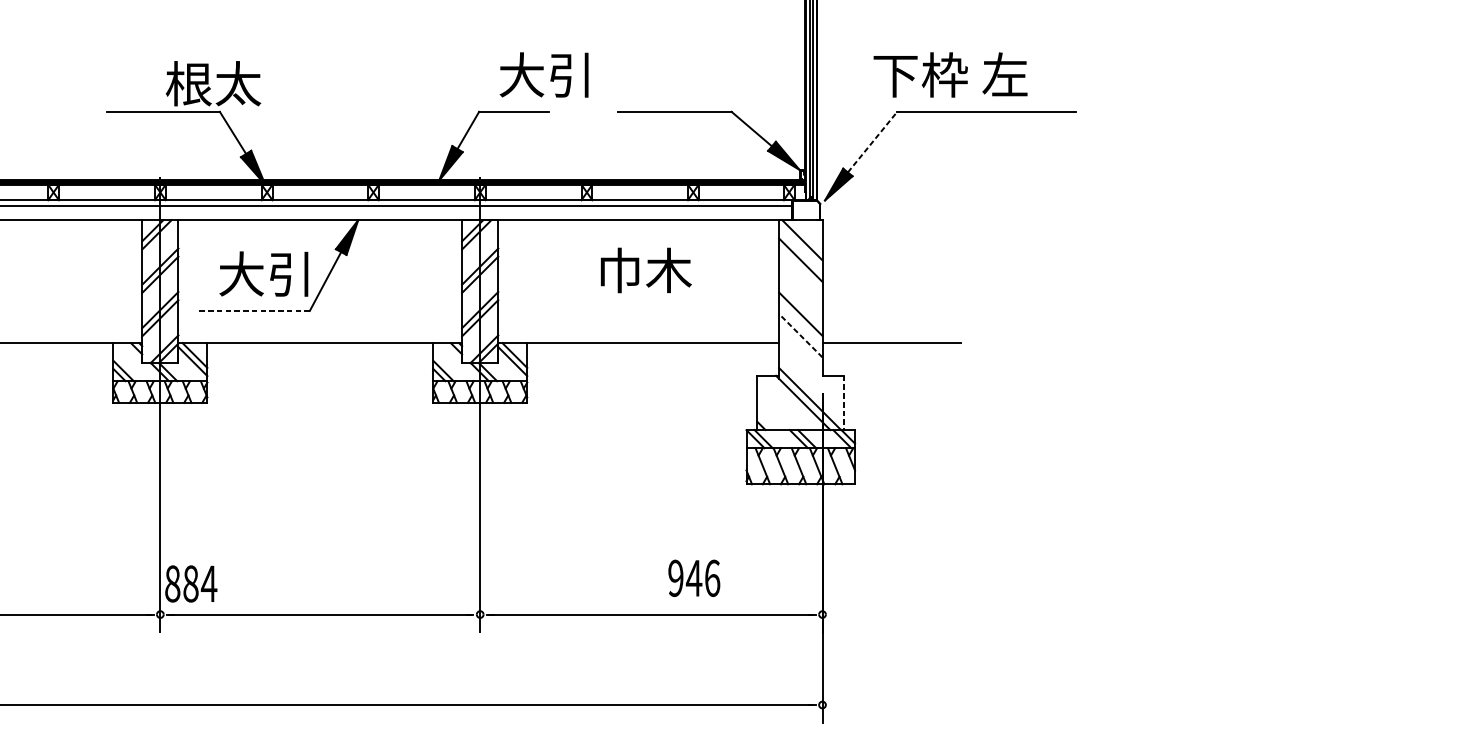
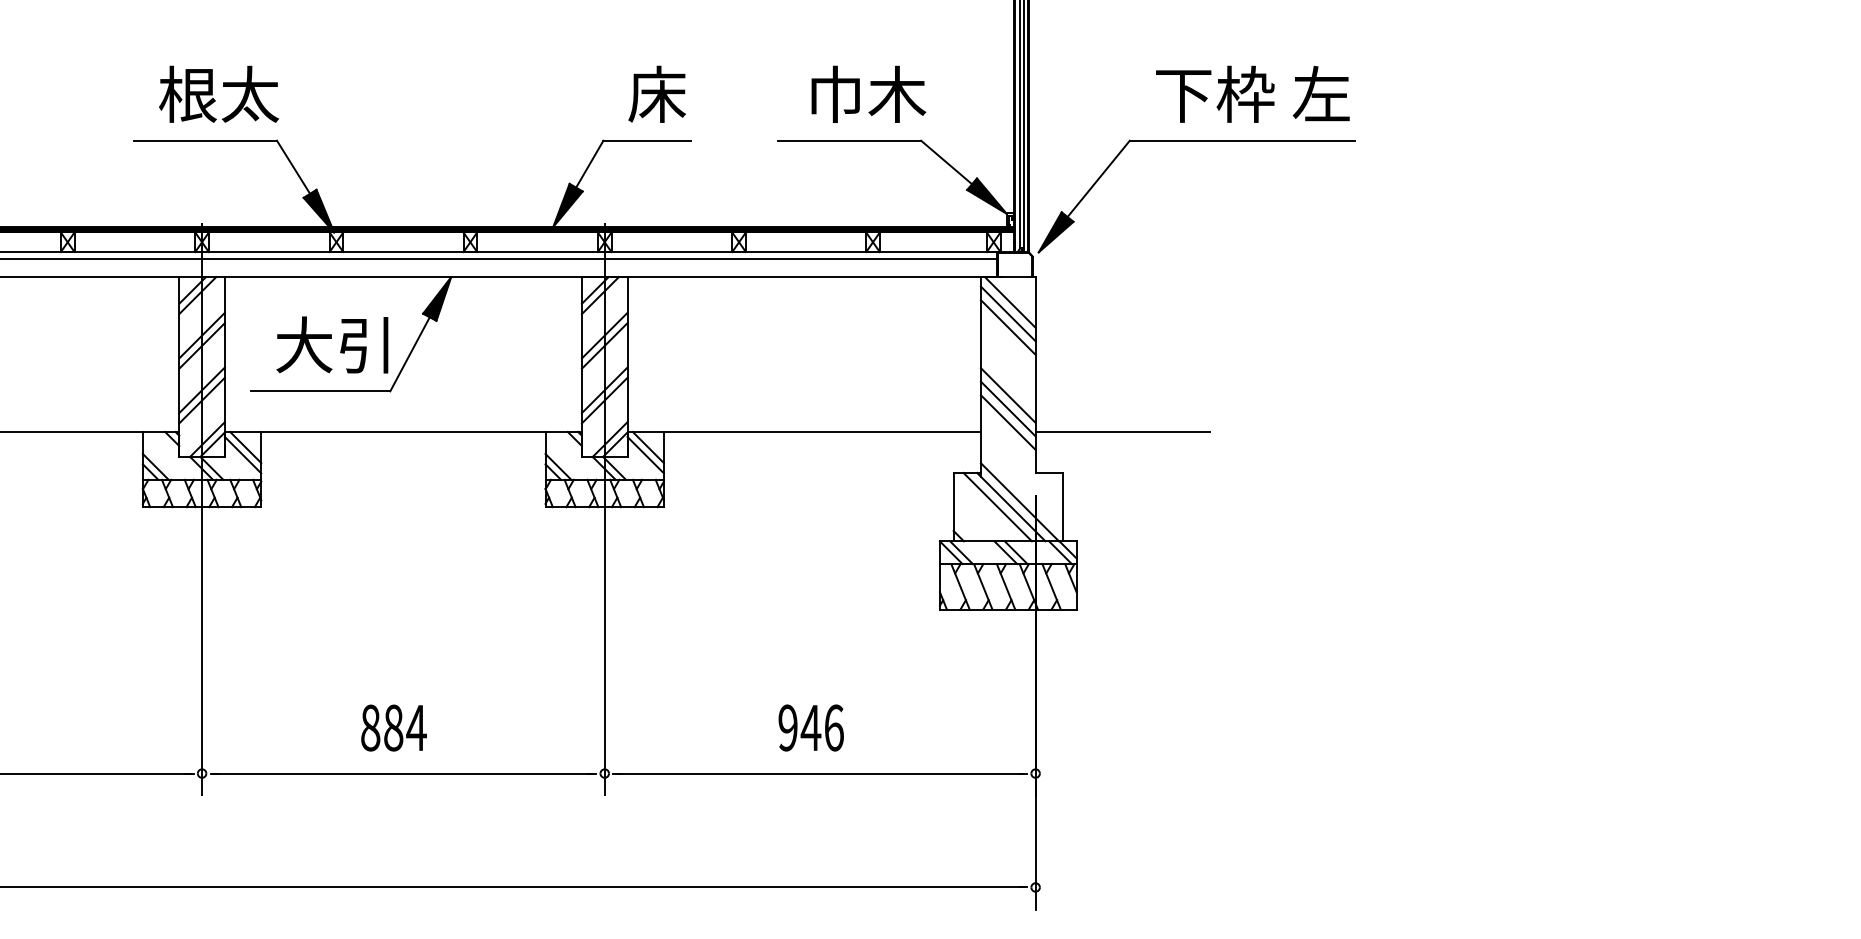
text: (543, 74) -> (684, 93), 大引 -> 床
text: (950, 74) -> (1252, 93), moved
text: (213, 83) -> (219, 93), moved
line: (873, 141) -> (1099, 178), dashed -> solid
line: (800, 249) -> (1007, 313), added
text: (646, 269) -> (868, 93), moved
line: (254, 311) -> (320, 391), dashed -> solid
line: (800, 324) -> (1007, 408), added
line: (800, 335) -> (1008, 422), dashed -> solid
line: (792, 402) -> (997, 506), added
line: (843, 403) -> (1062, 507), dashed -> solid
text: (693, 577) -> (810, 727), moved
text: (190, 583) -> (393, 727), moved

